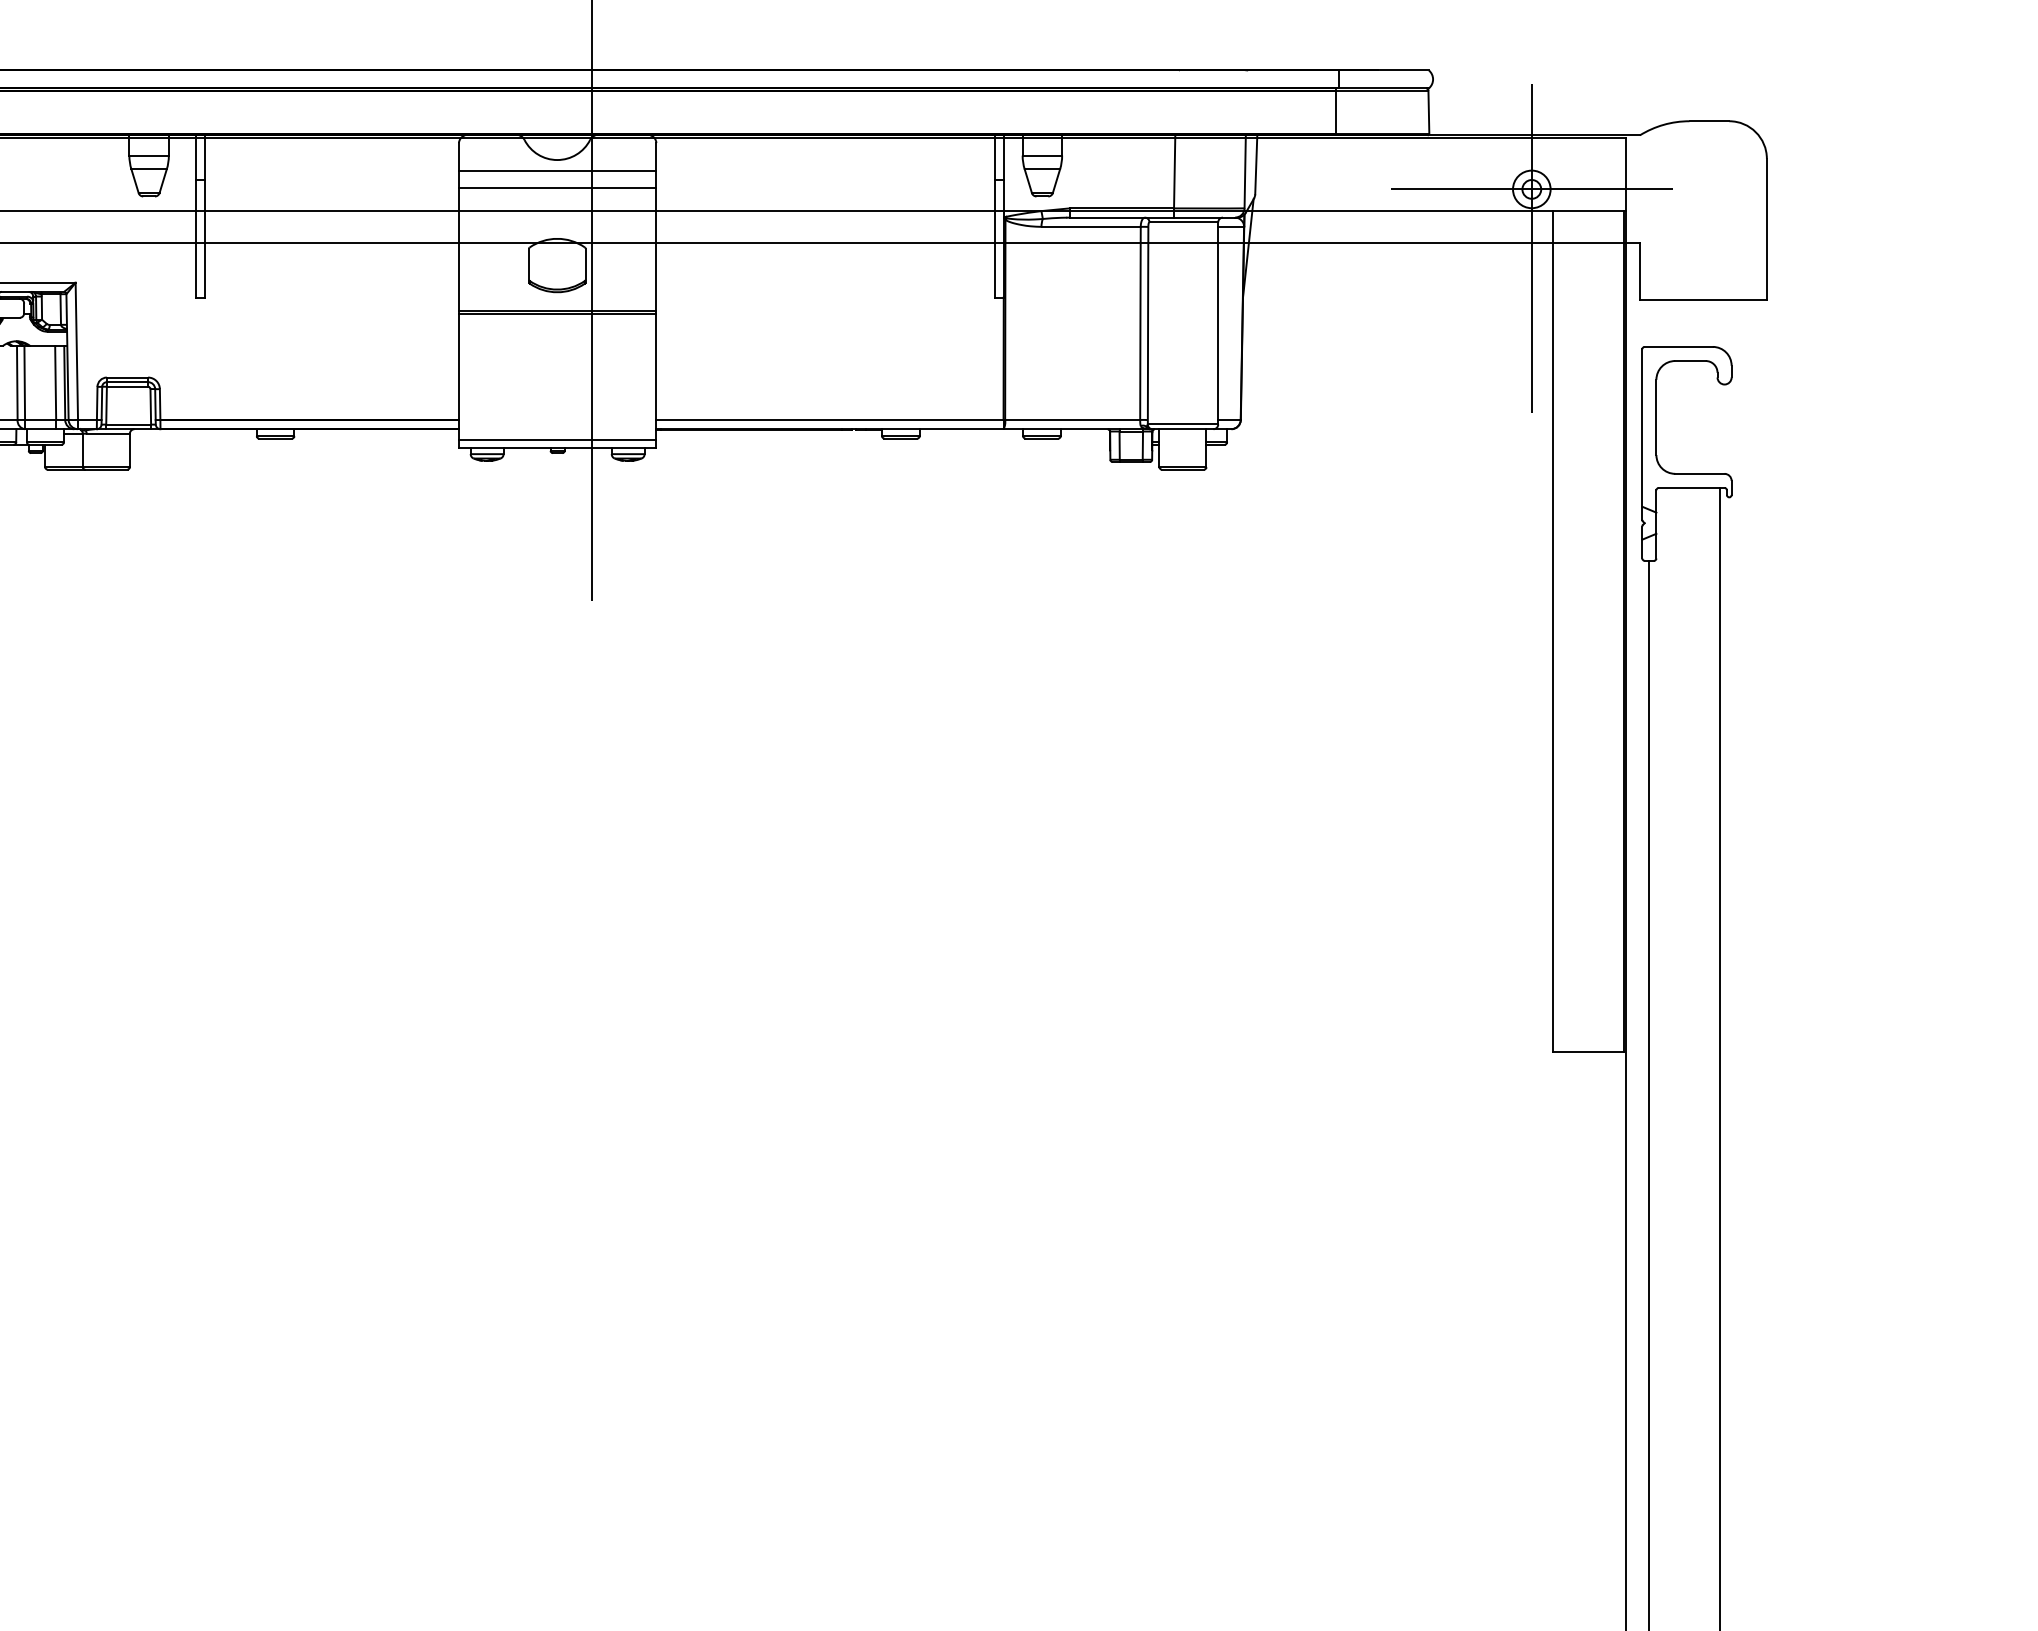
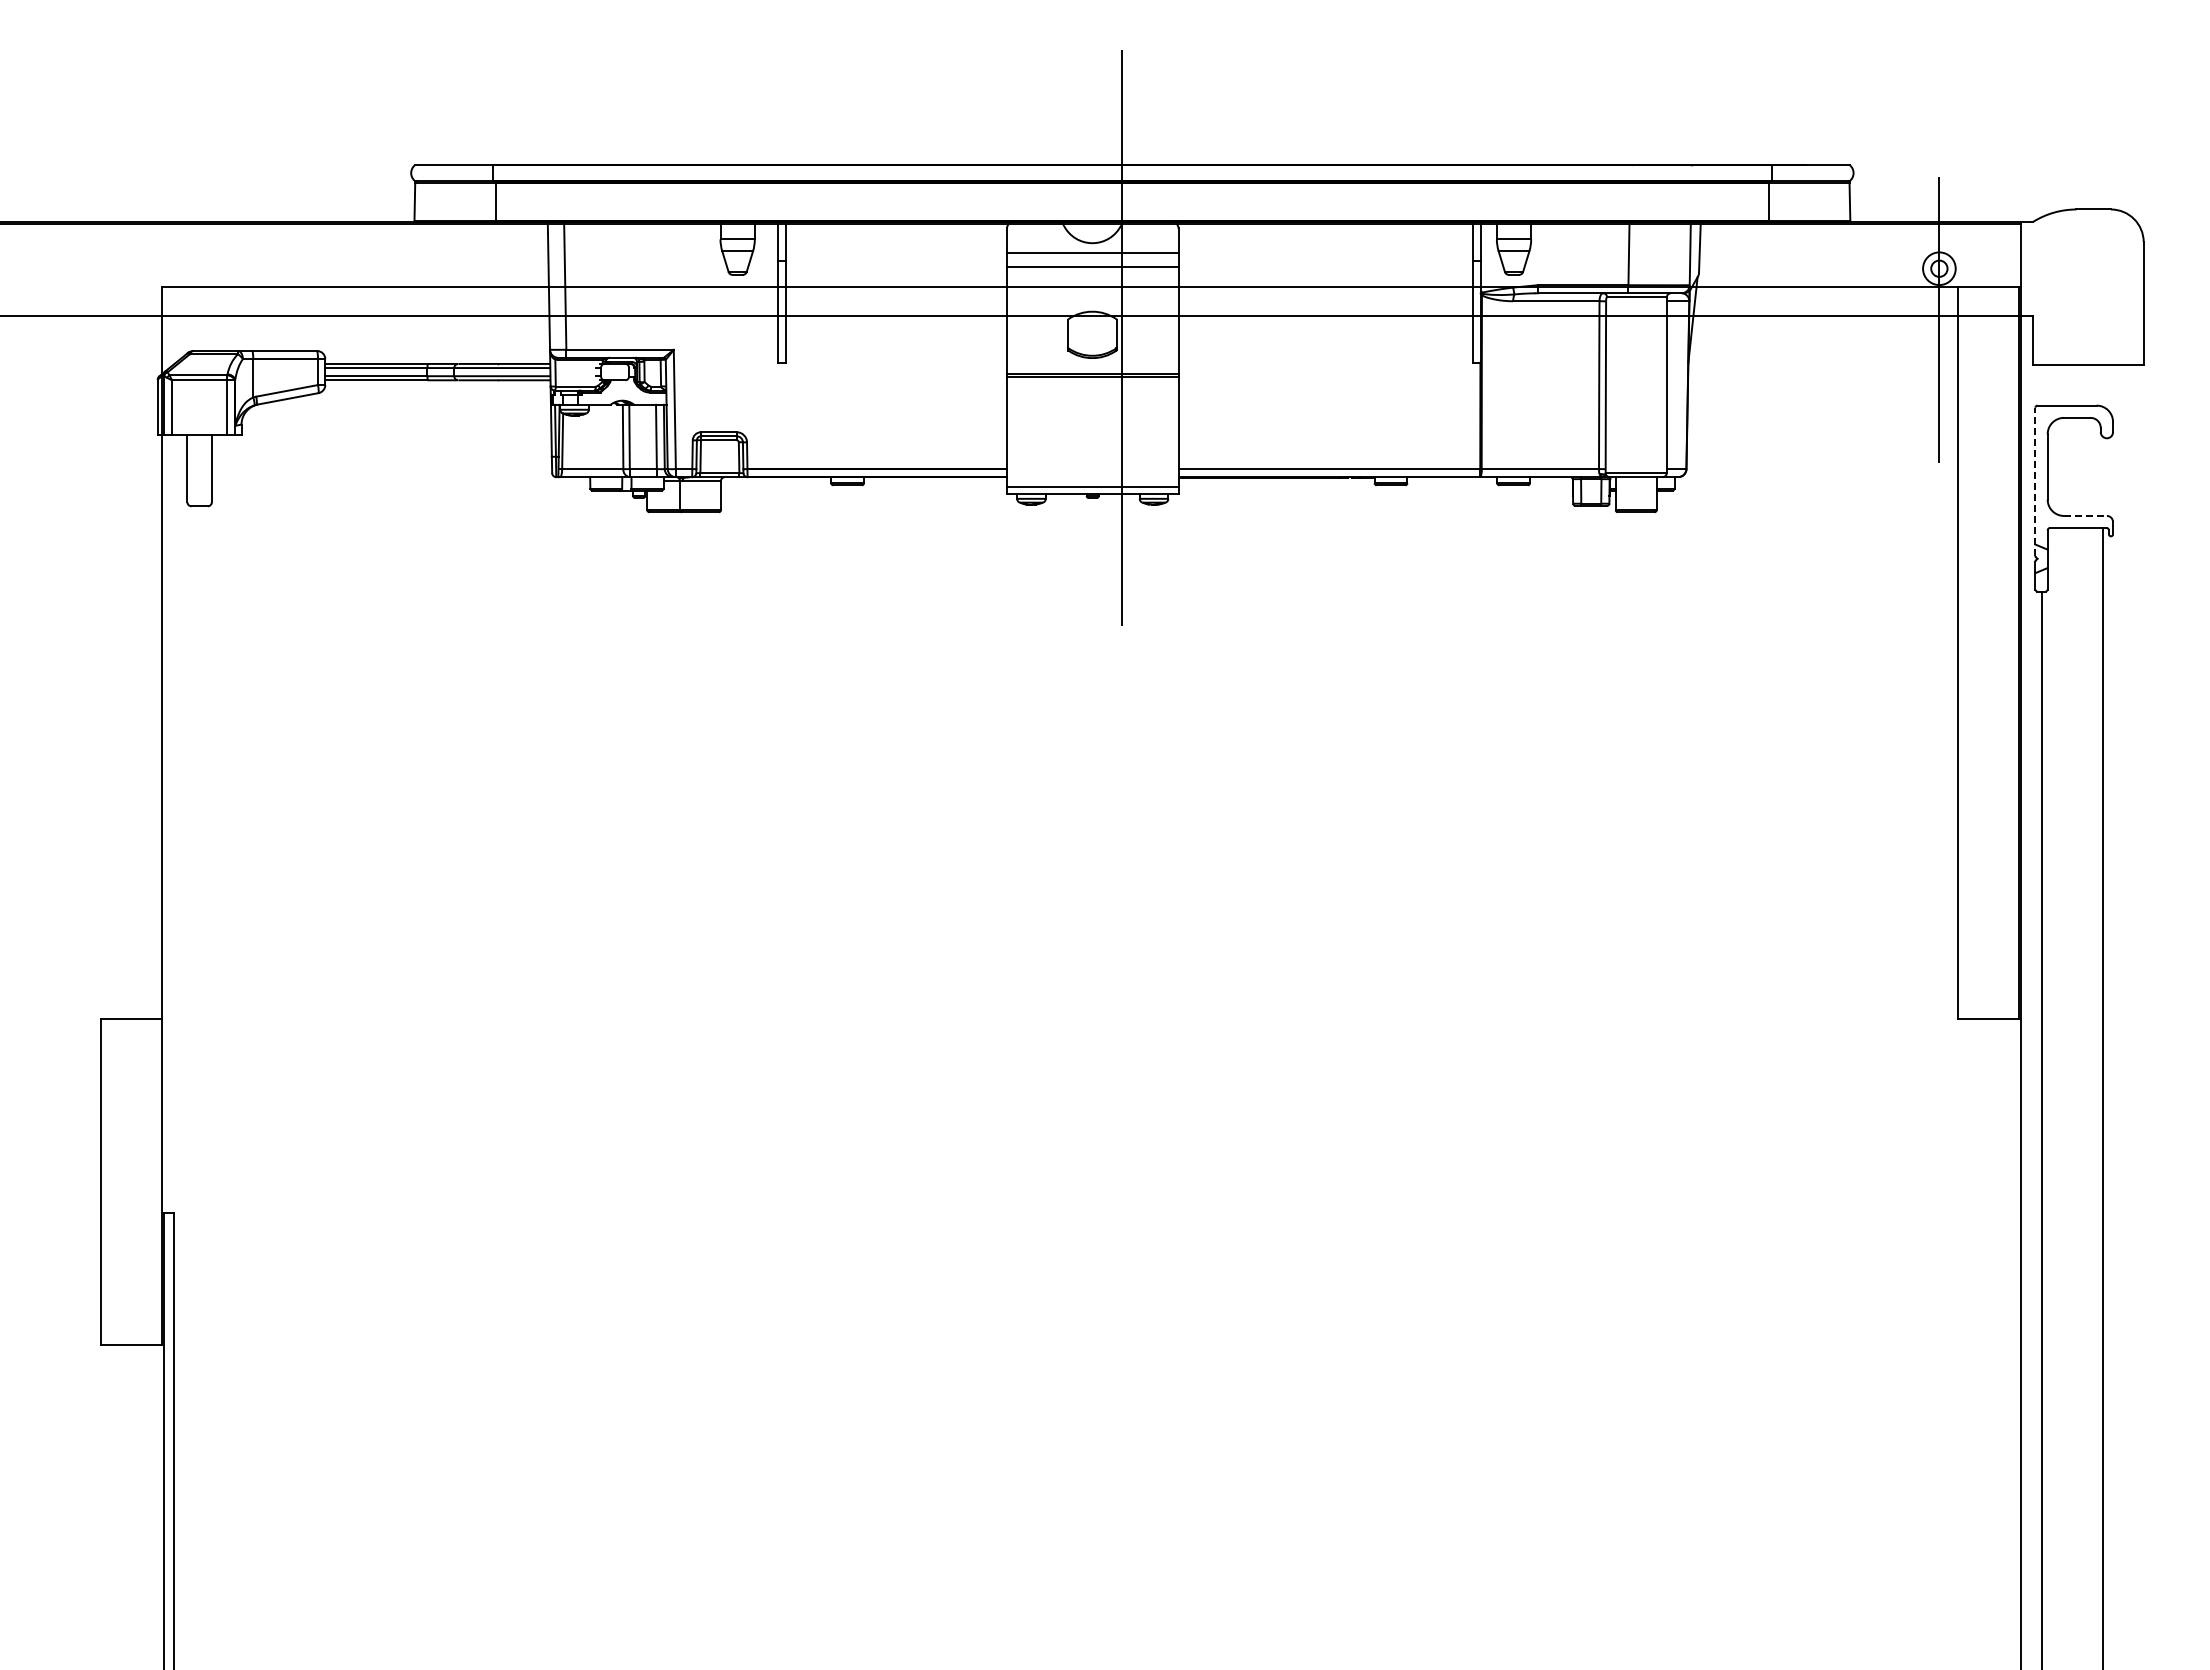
line: (1530, 189) -> (1938, 268), removed
line: (1642, 434) -> (2035, 481), solid -> dashed
line: (1699, 473) -> (2085, 515), solid -> dashed

